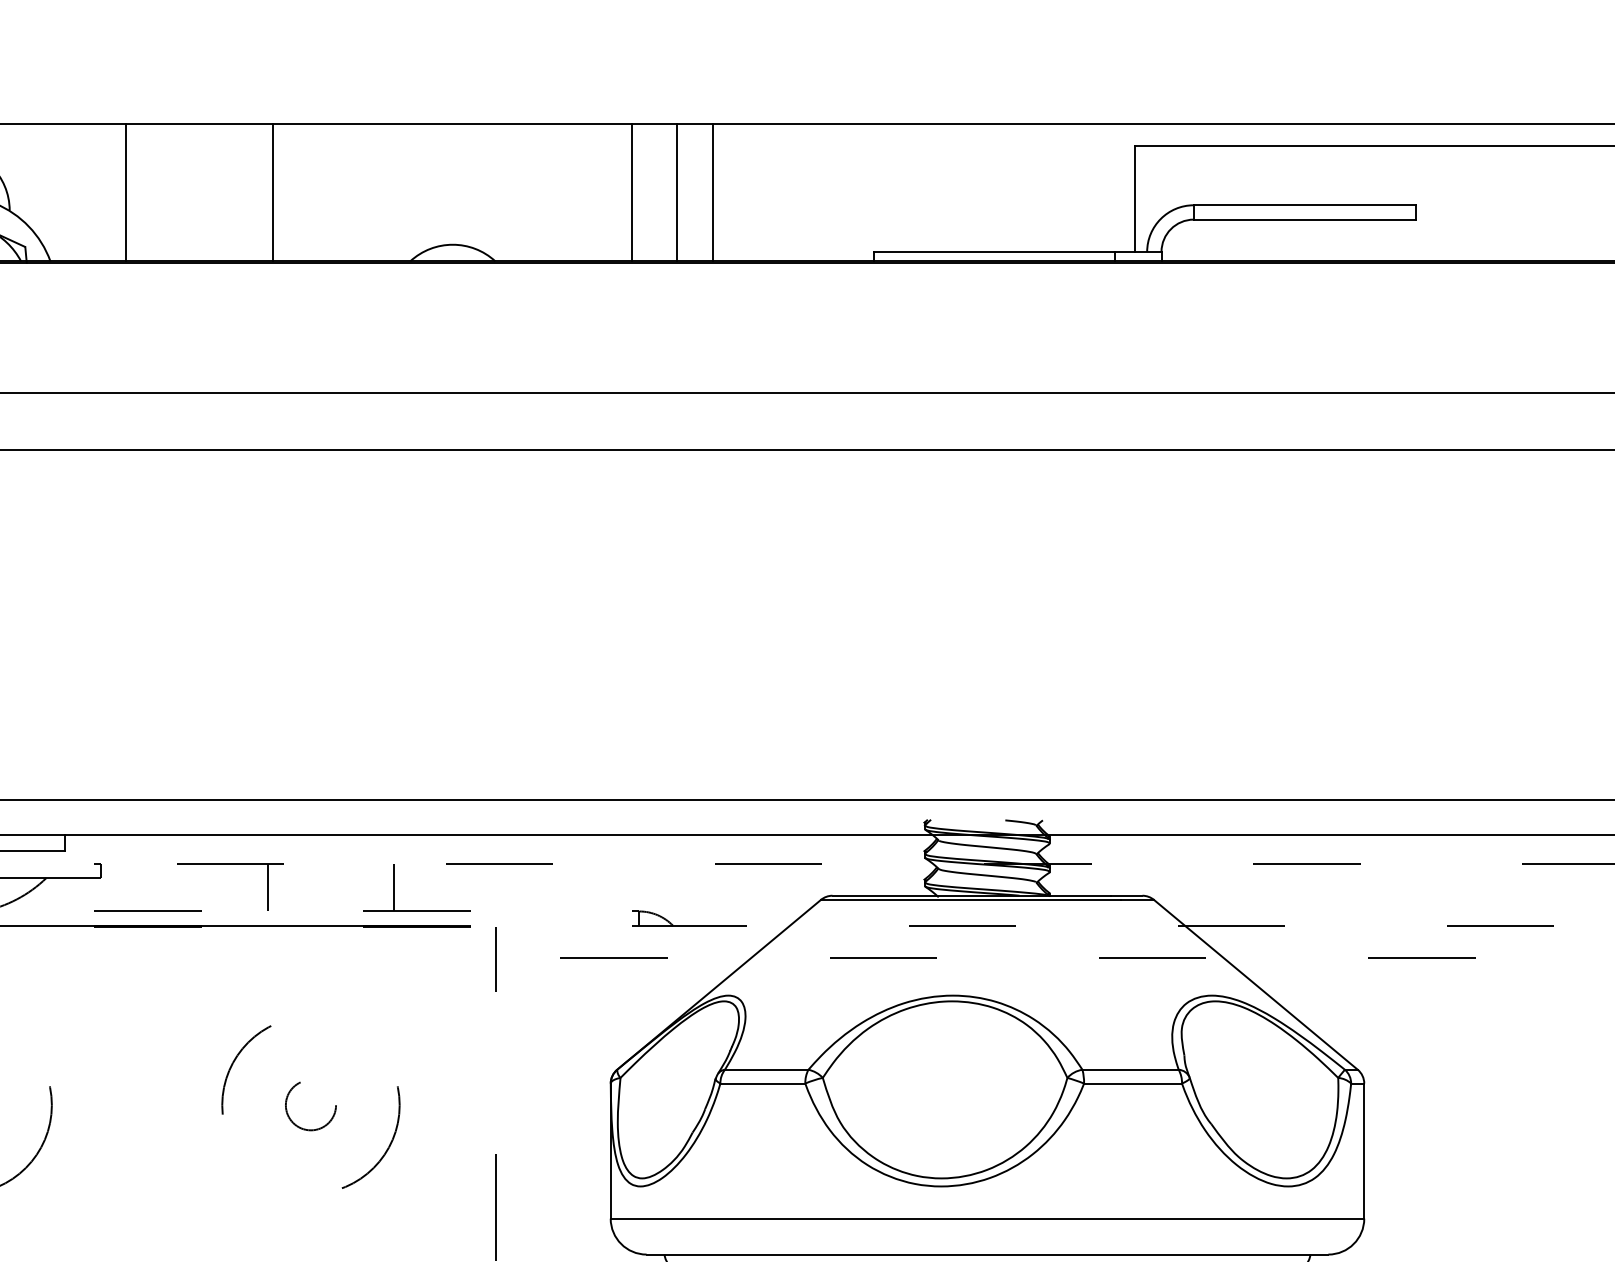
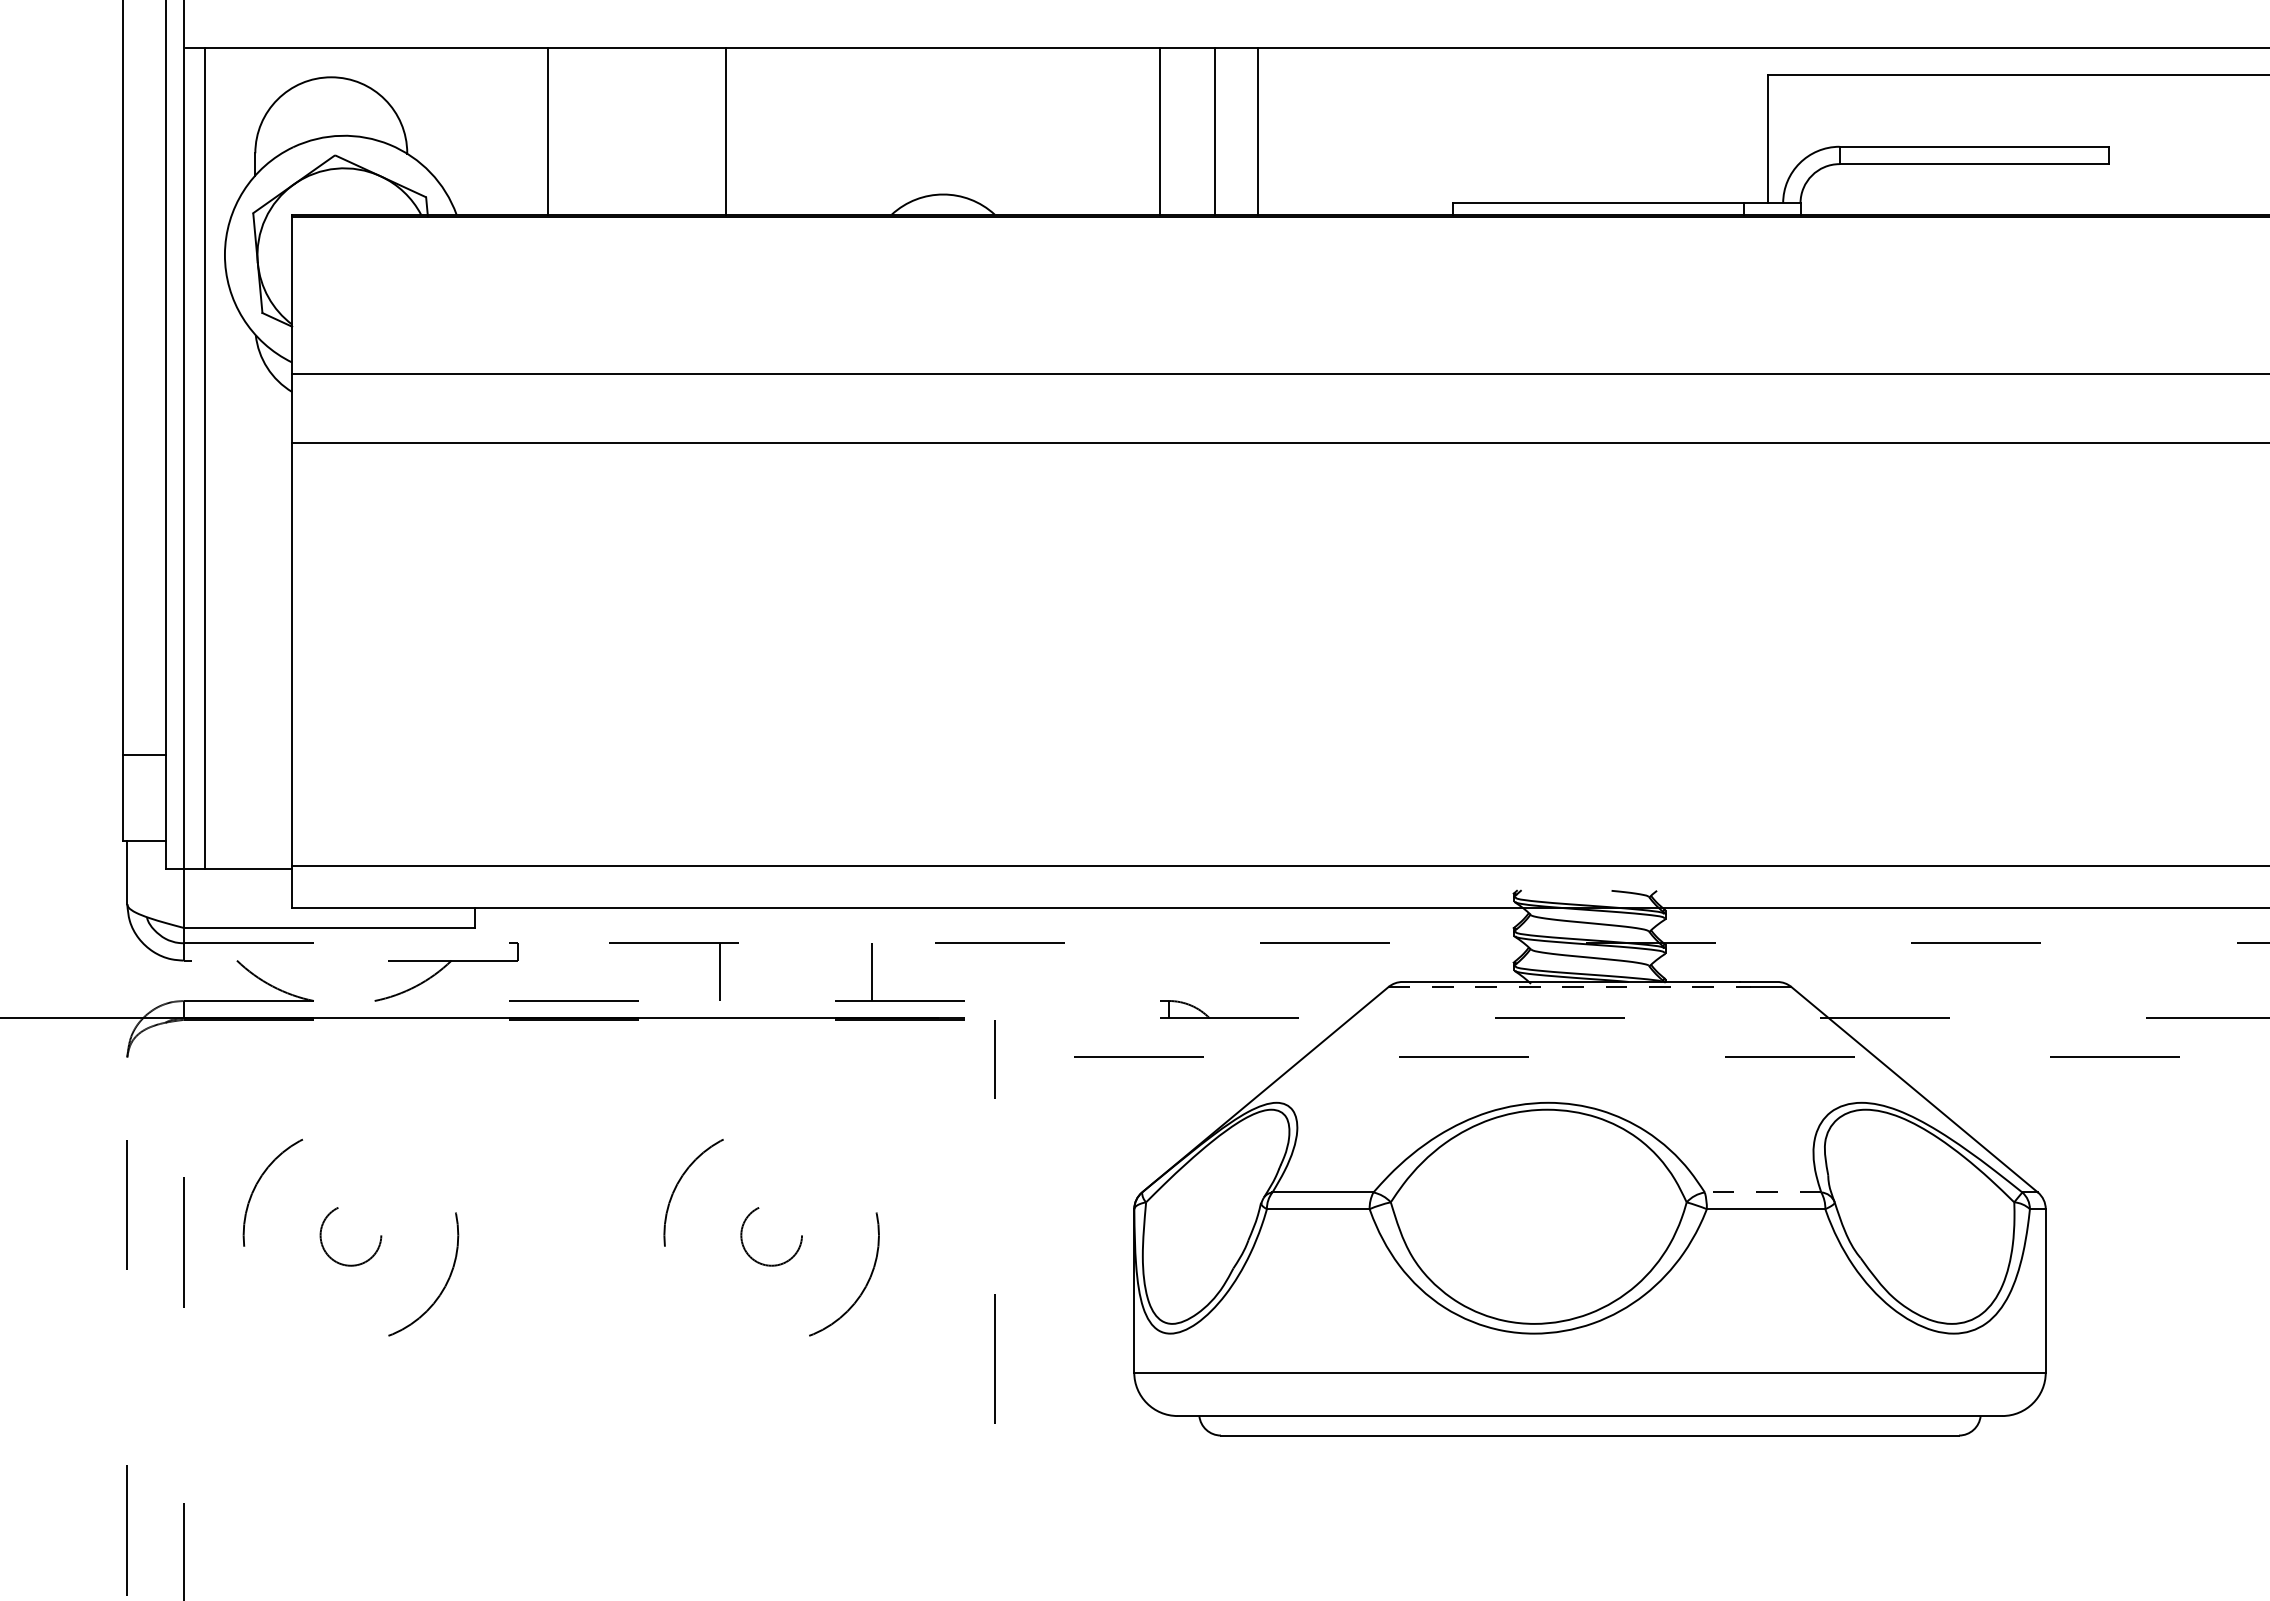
line: (971, 899) -> (1570, 986), solid -> dashed
line: (1130, 1069) -> (1762, 1192), solid -> dashed

